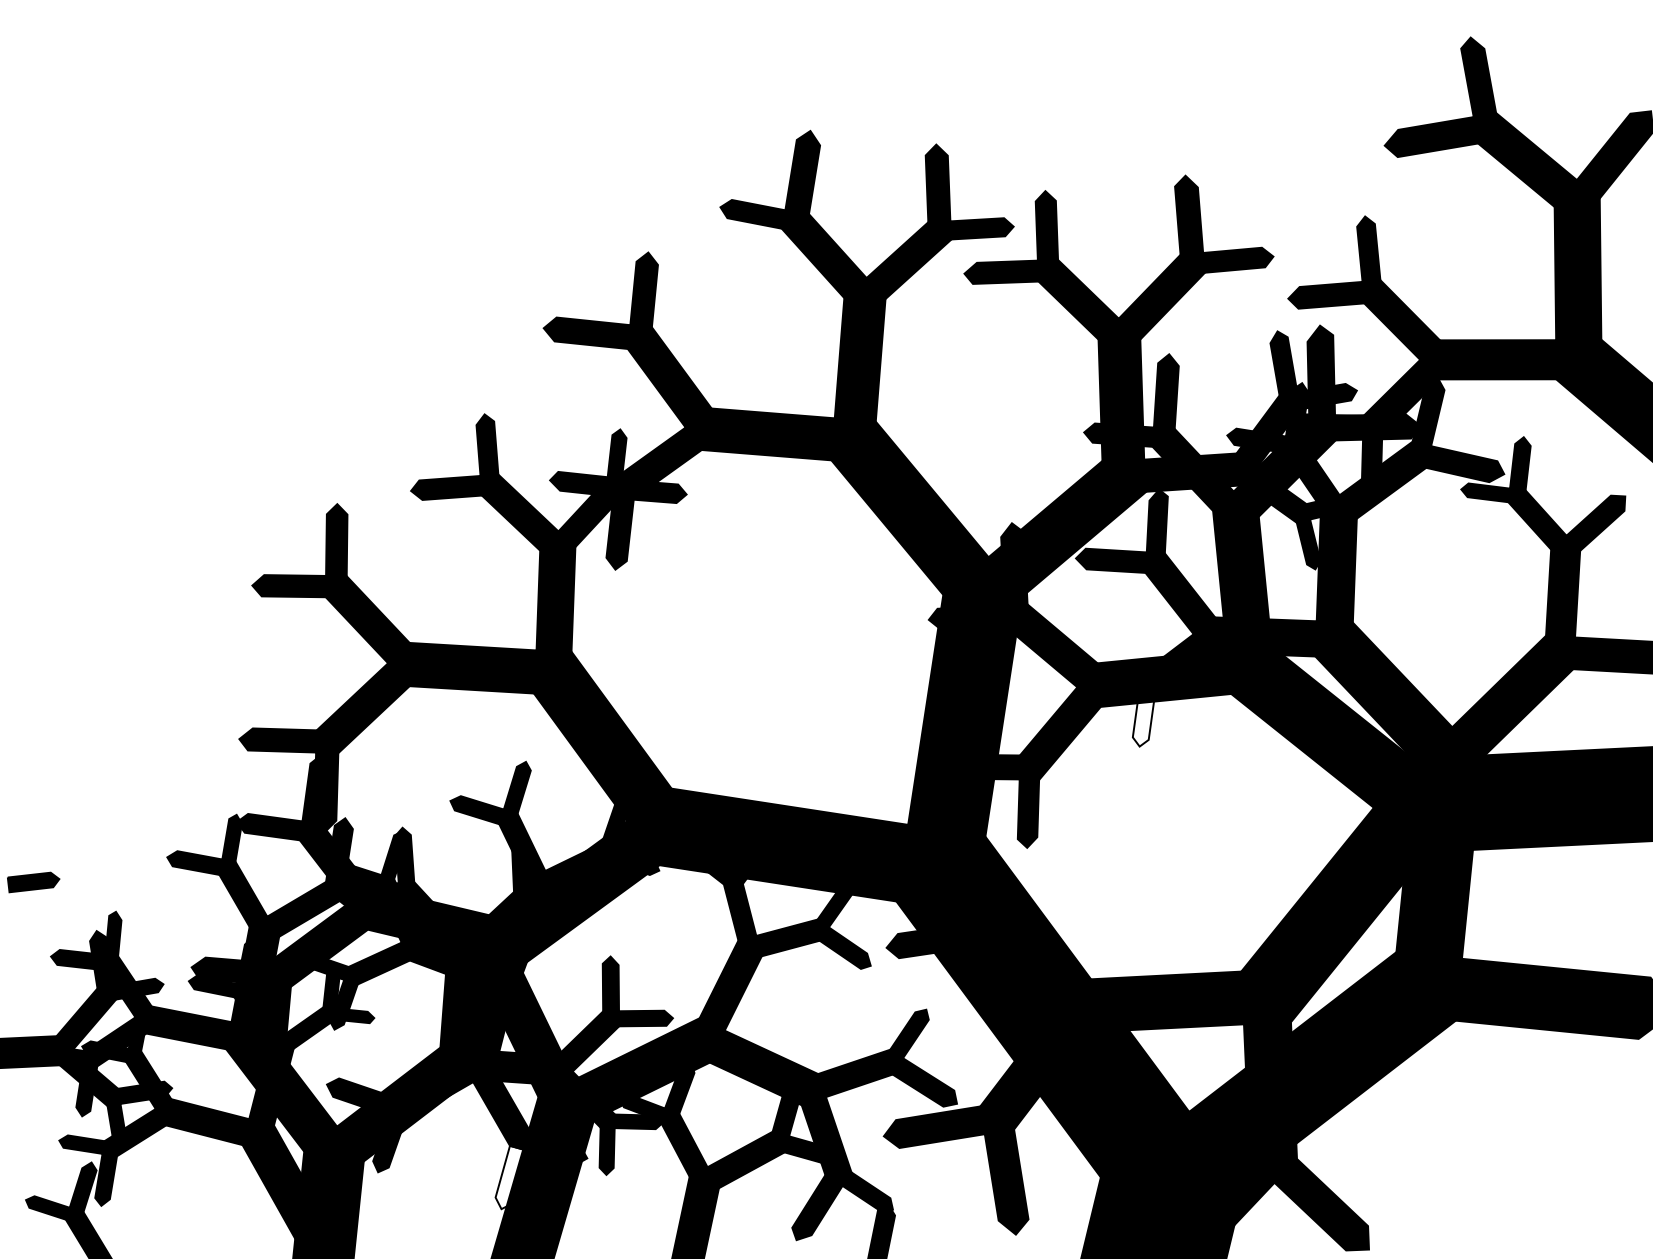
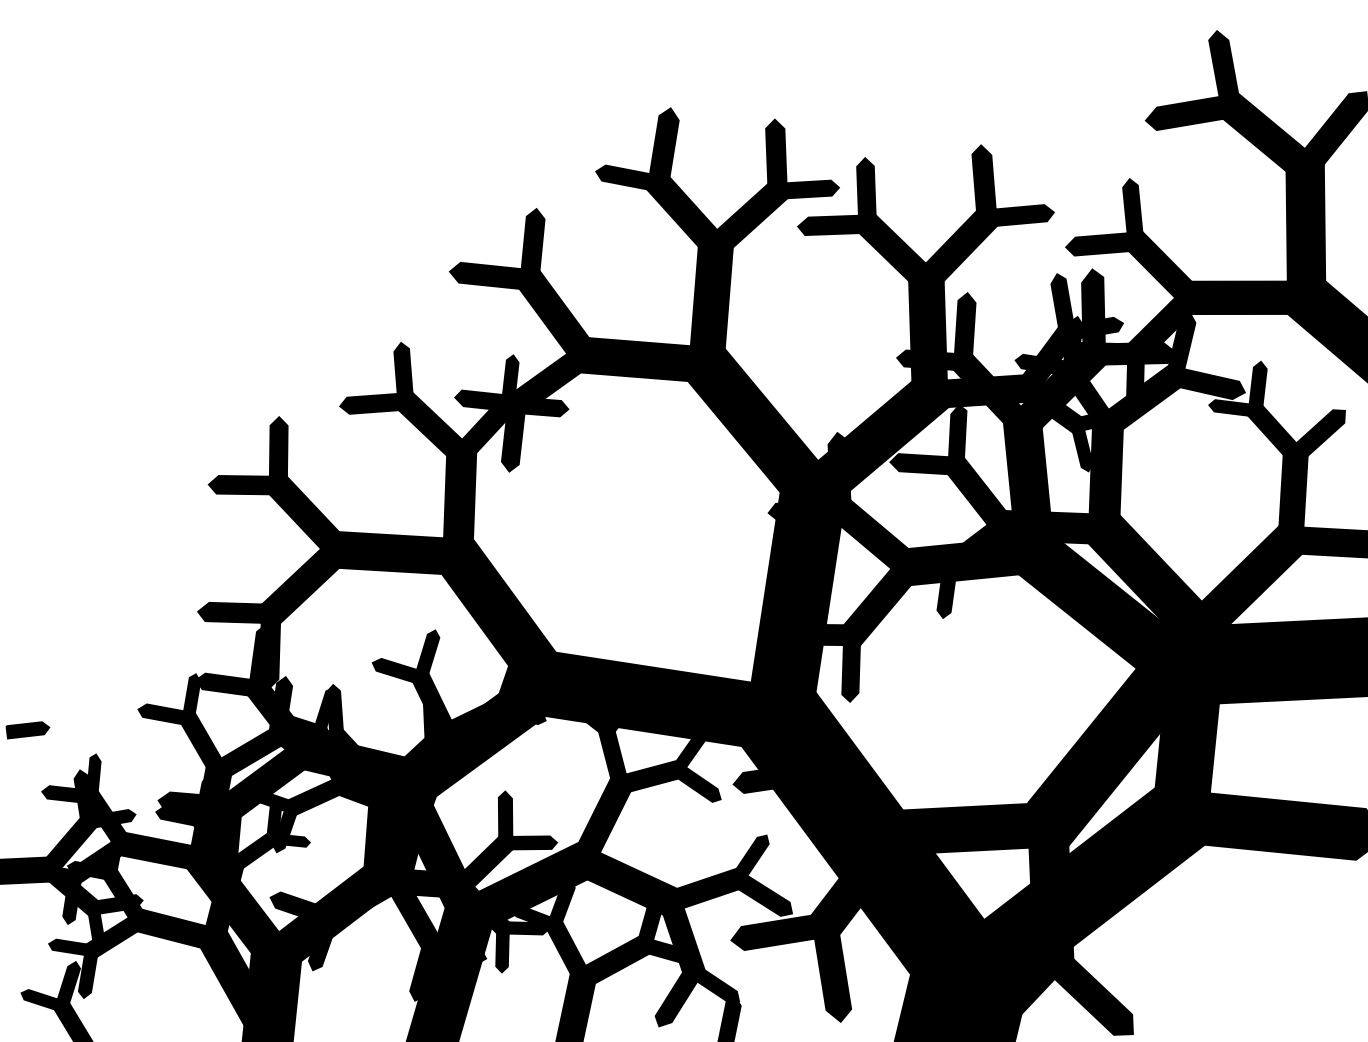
fill: (1143, 717) -> (946, 593), added
fill: (510, 1177) -> (422, 974), added

